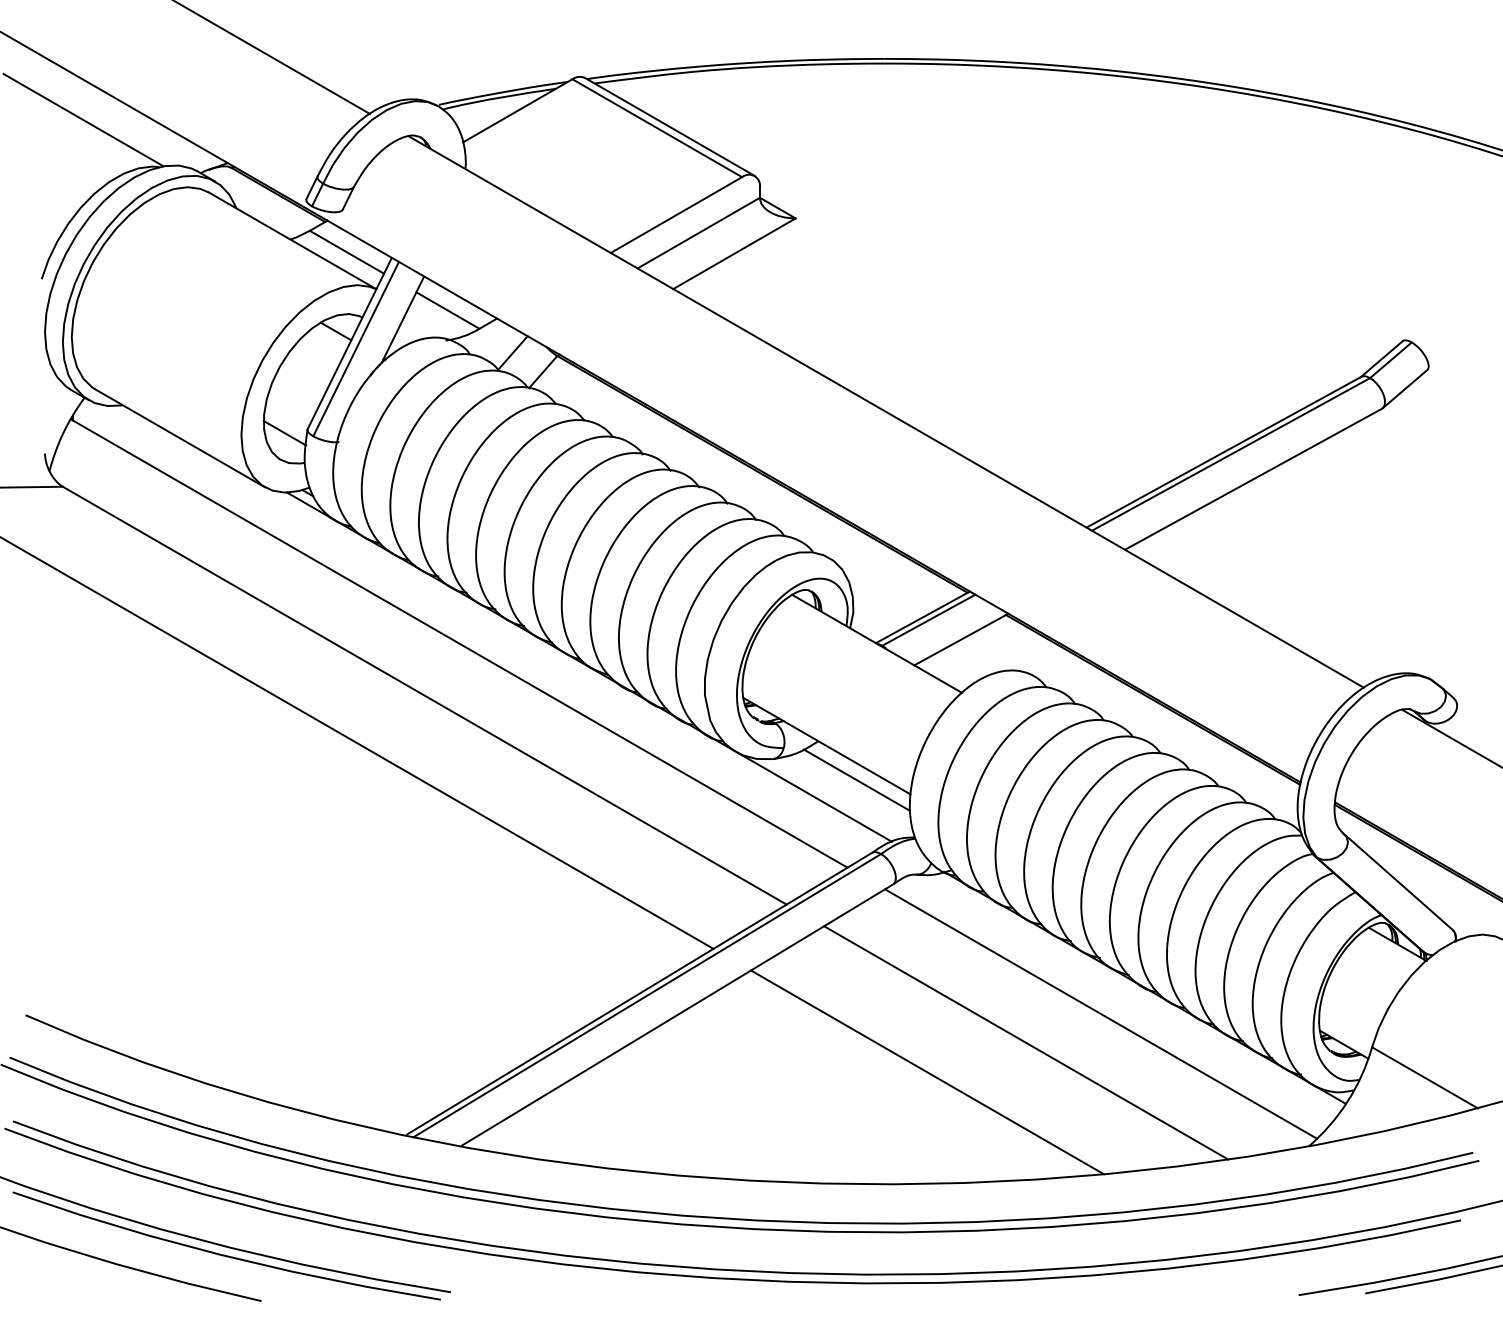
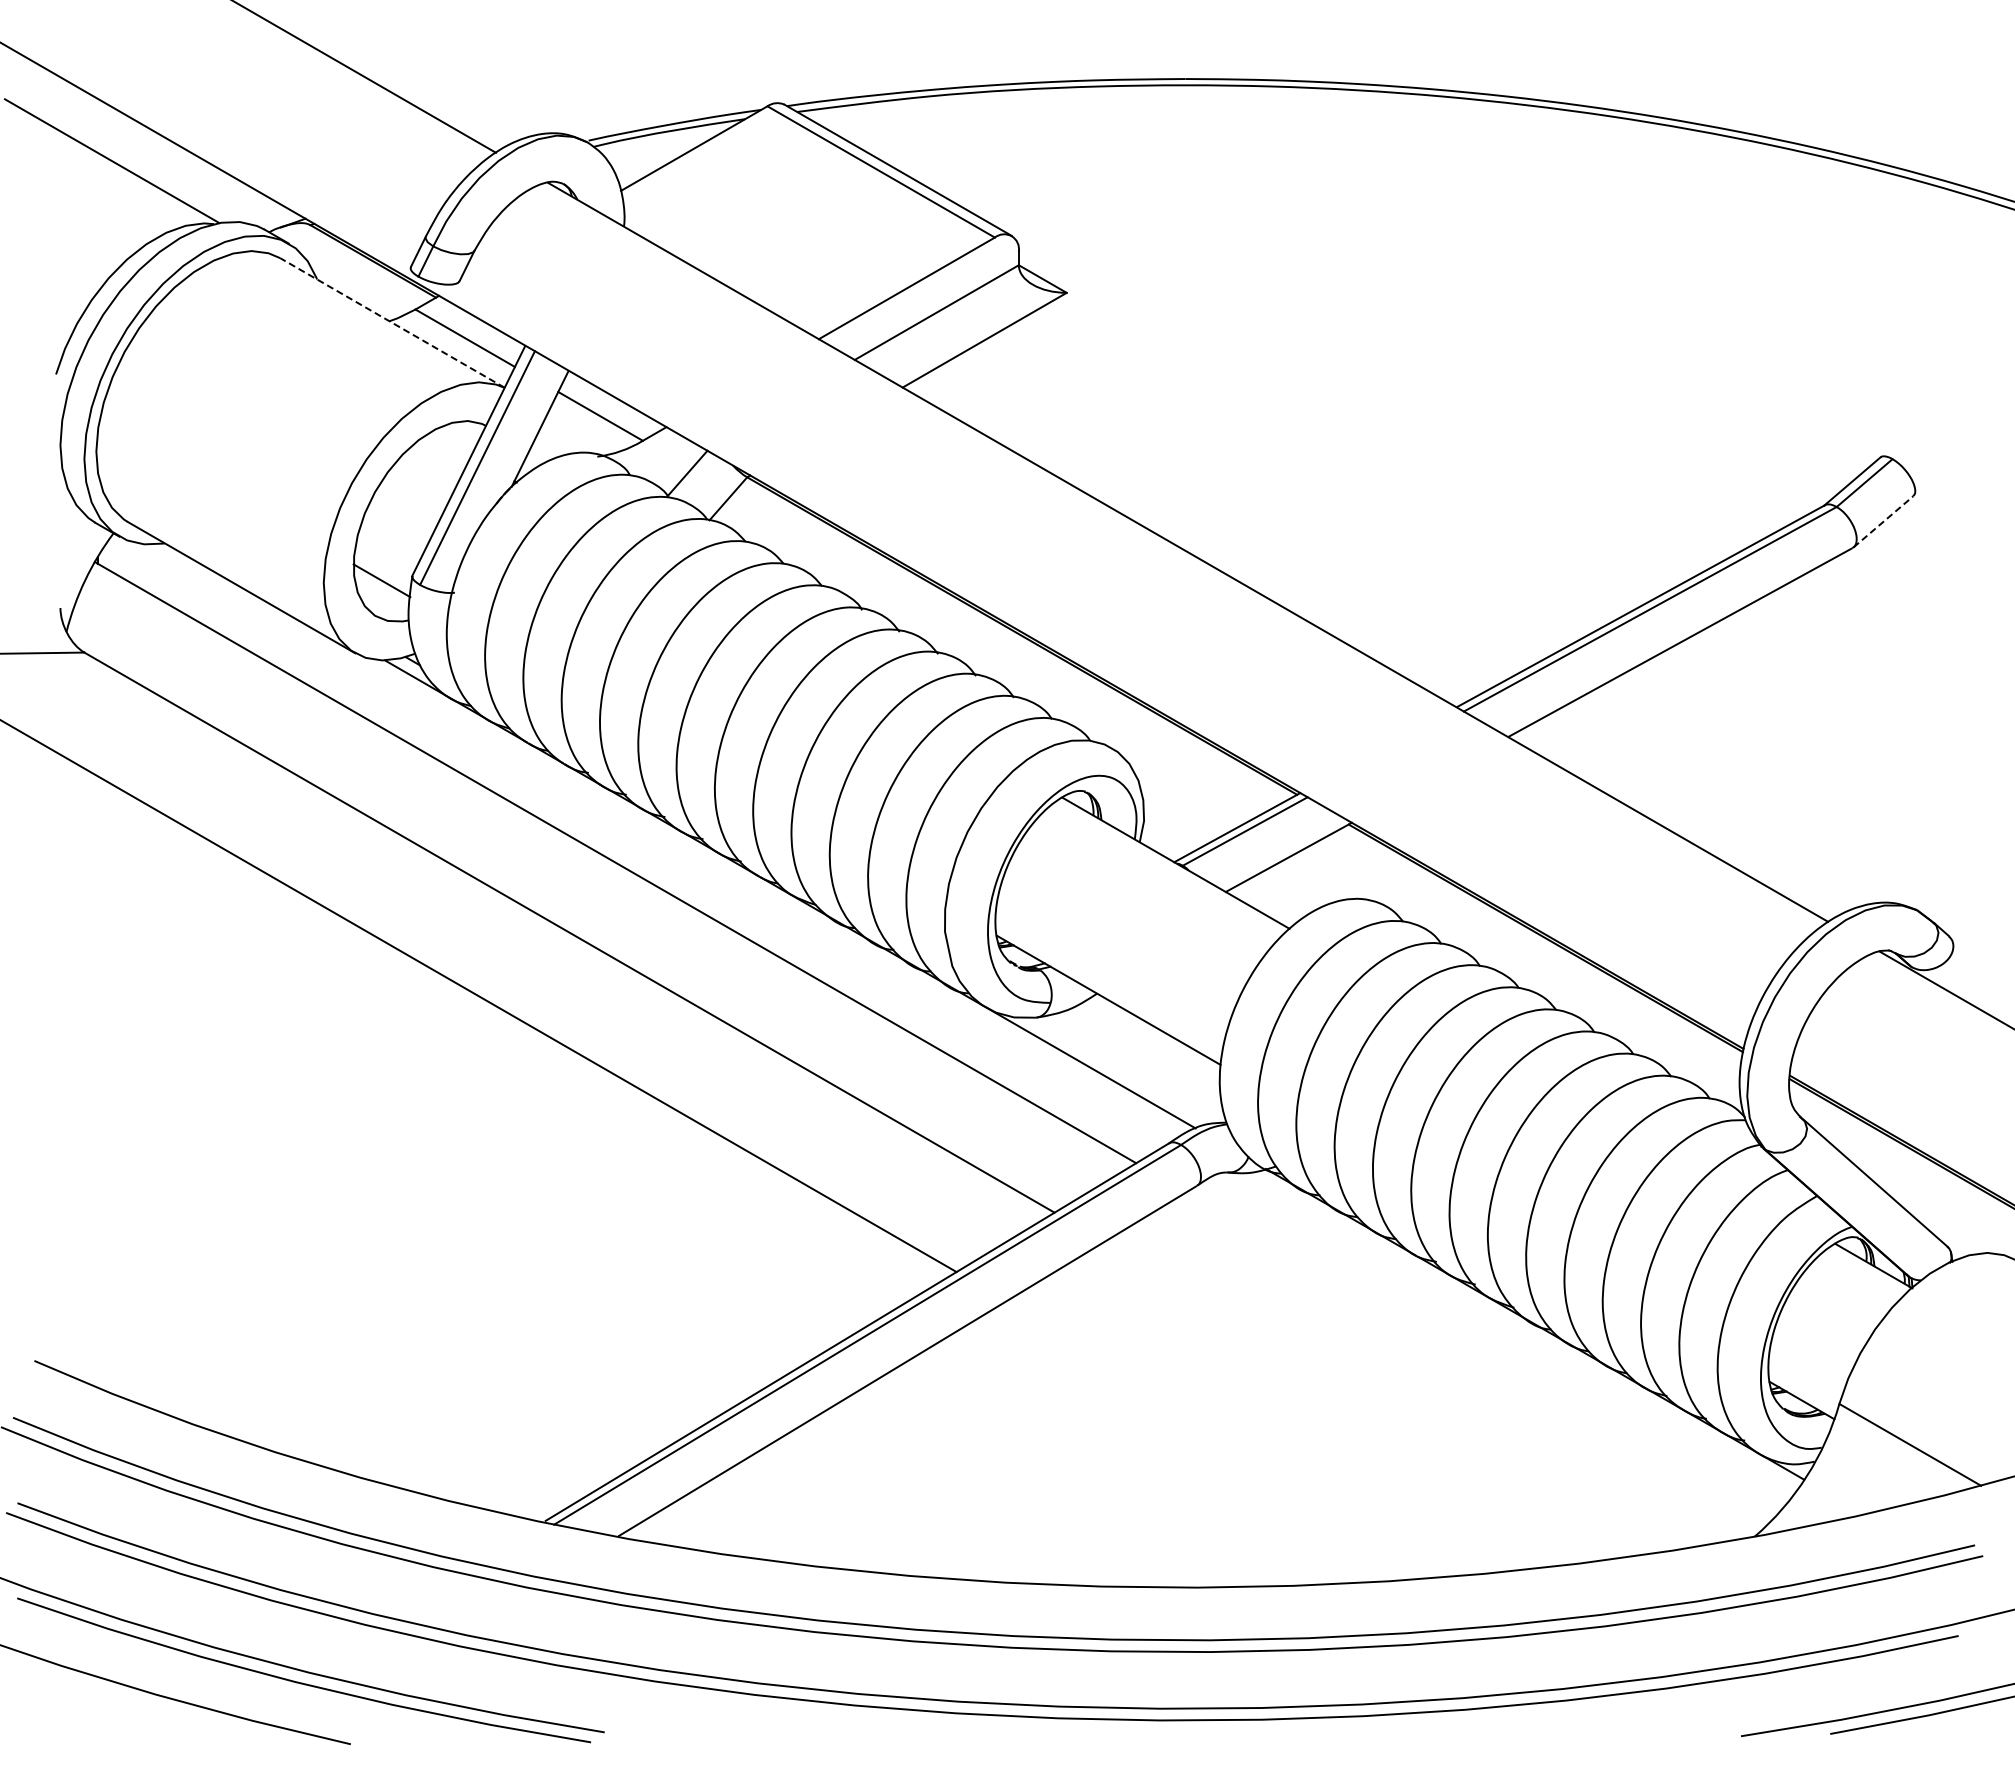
line: (292, 240) -> (392, 322), solid -> dashed
line: (335, 331) -> (450, 444), removed
line: (1404, 388) -> (1883, 521), solid -> dashed
line: (856, 779) -> (1148, 1045), removed
line: (1100, 1014) -> (1475, 1359), removed
line: (1026, 1042) -> (1375, 1397), removed
line: (927, 1072) -> (1243, 1437), removed

